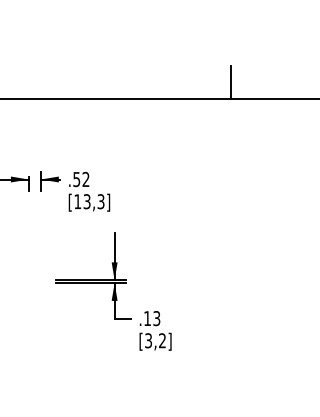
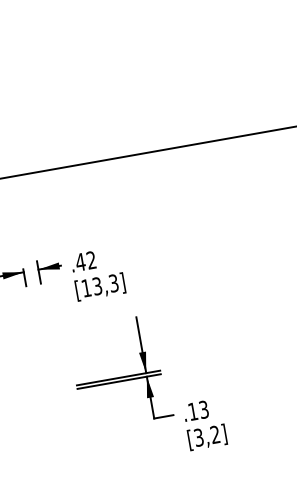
line: (230, 82) -> (241, 115), removed
text: (76, 179) -> (80, 262), .52 -> .42

